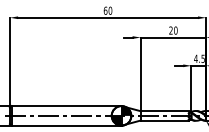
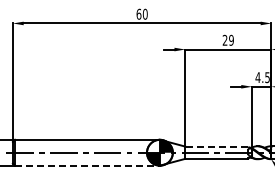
text: (175, 30) -> (231, 40), 20 -> 29
line: (164, 111) -> (216, 146), solid -> dashed
line: (67, 125) -> (88, 165), solid -> dashed

